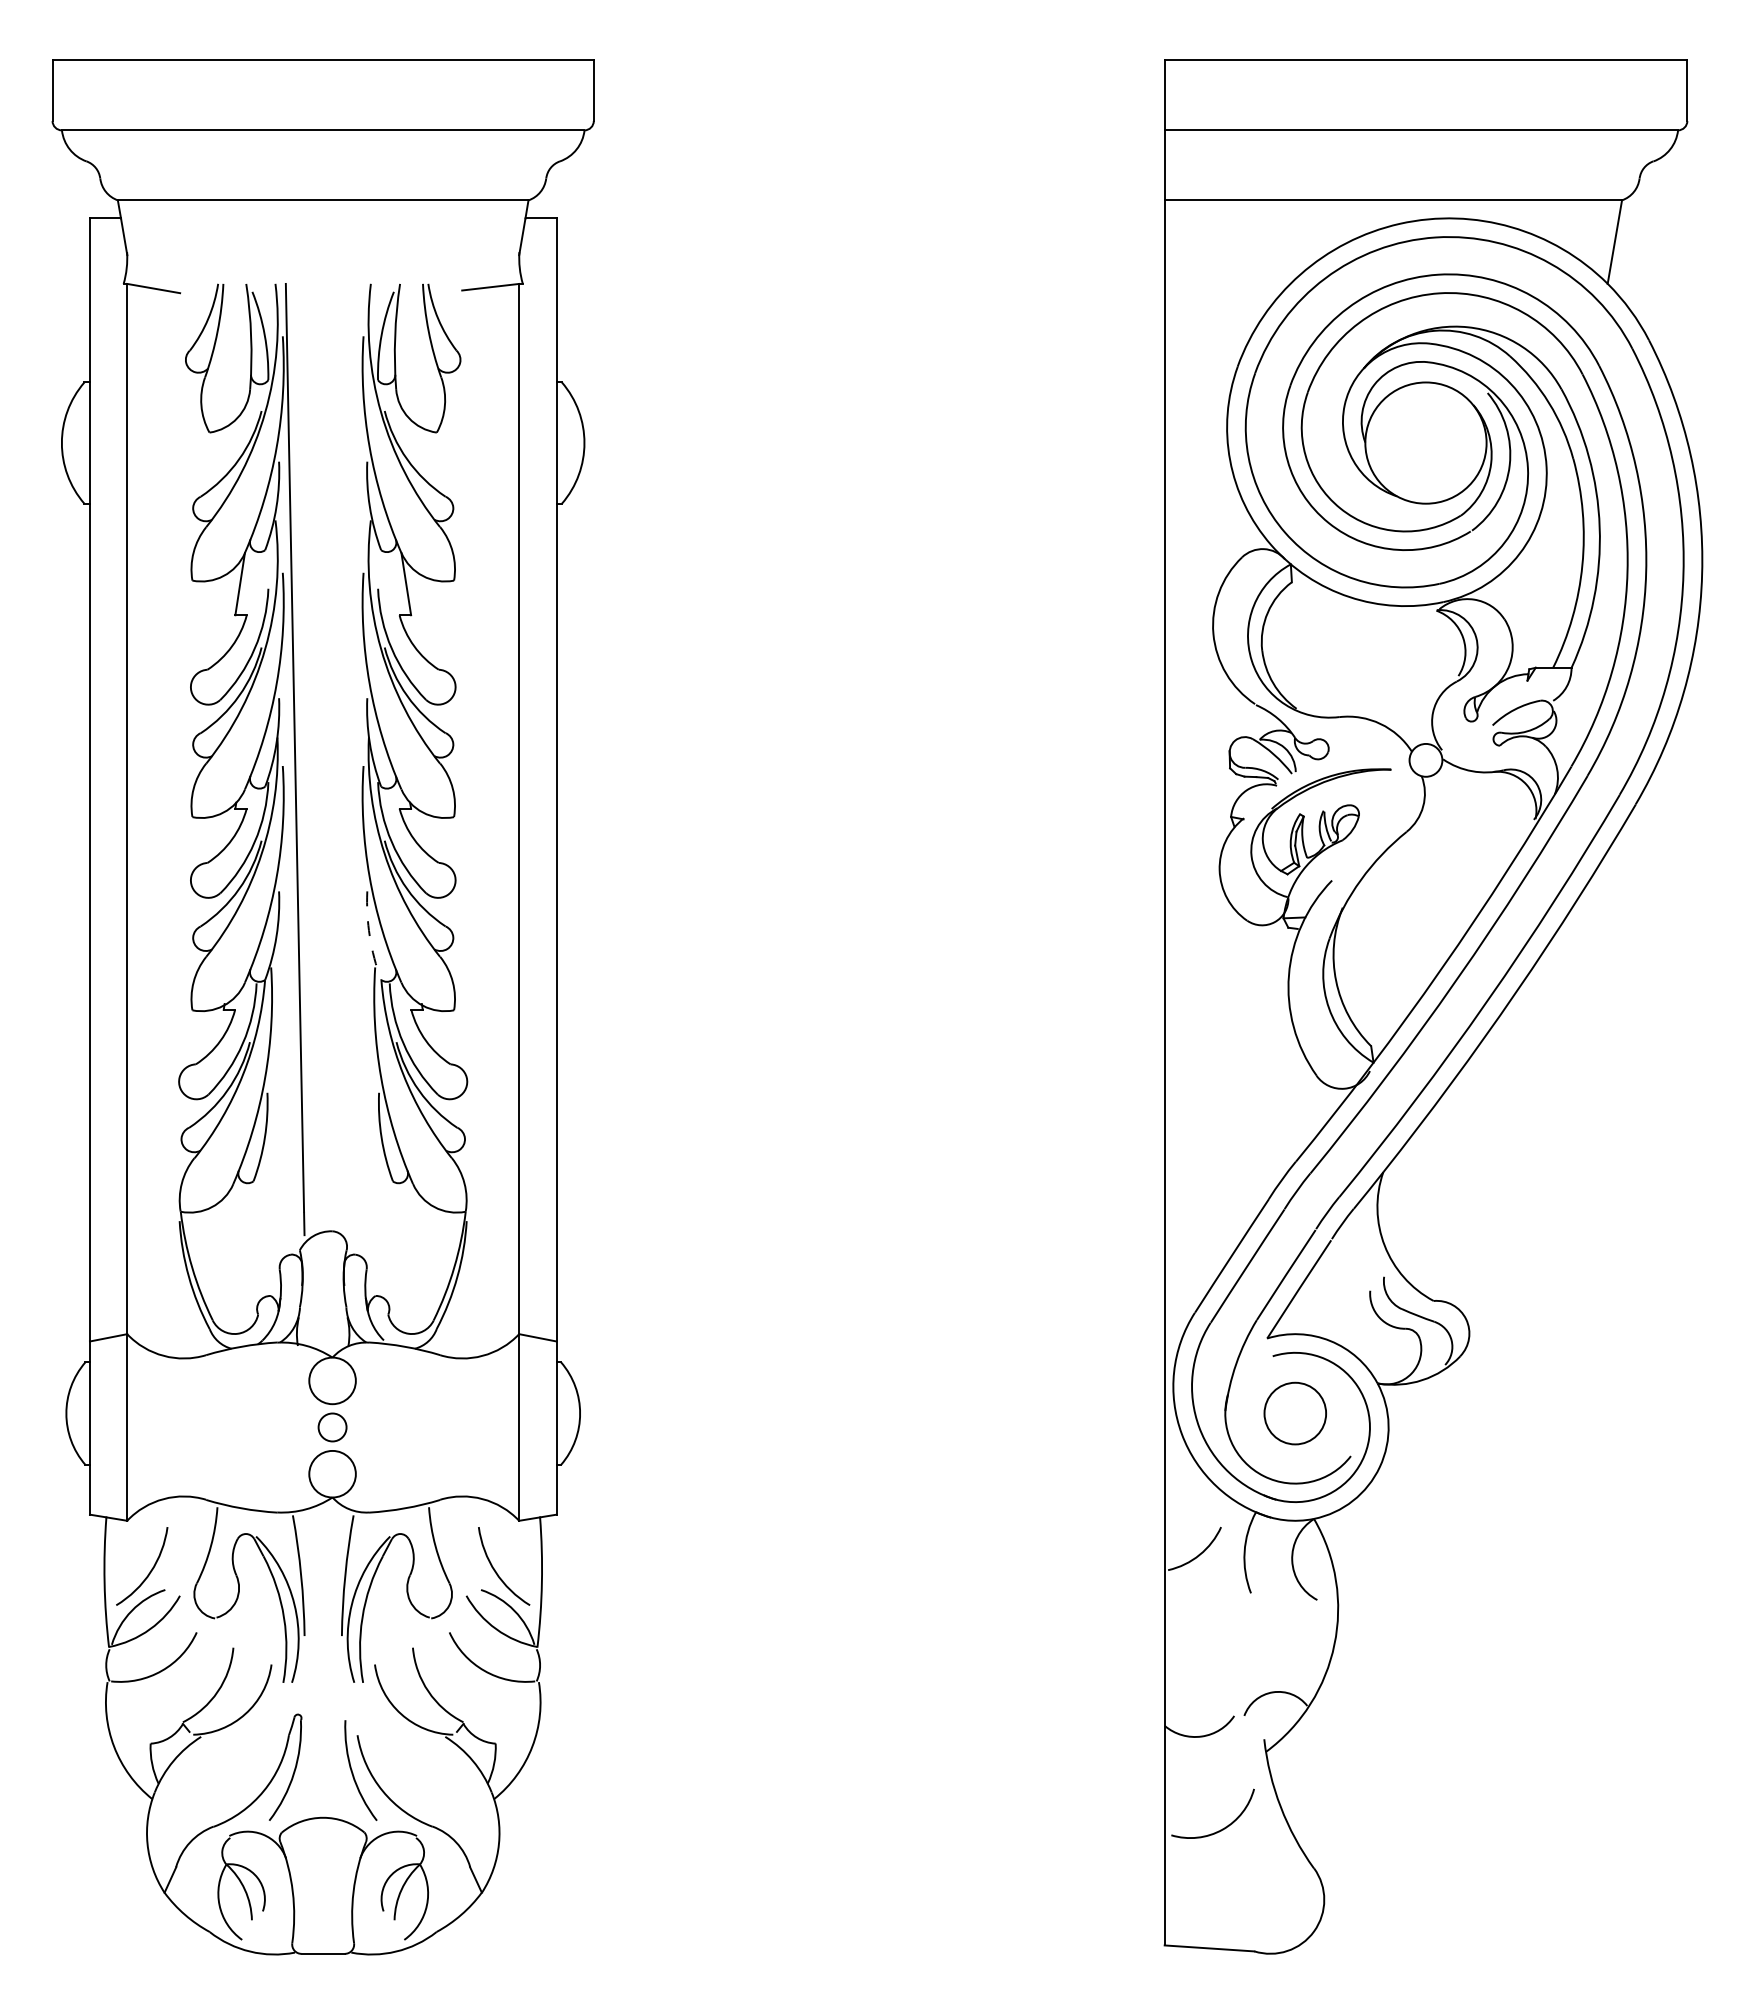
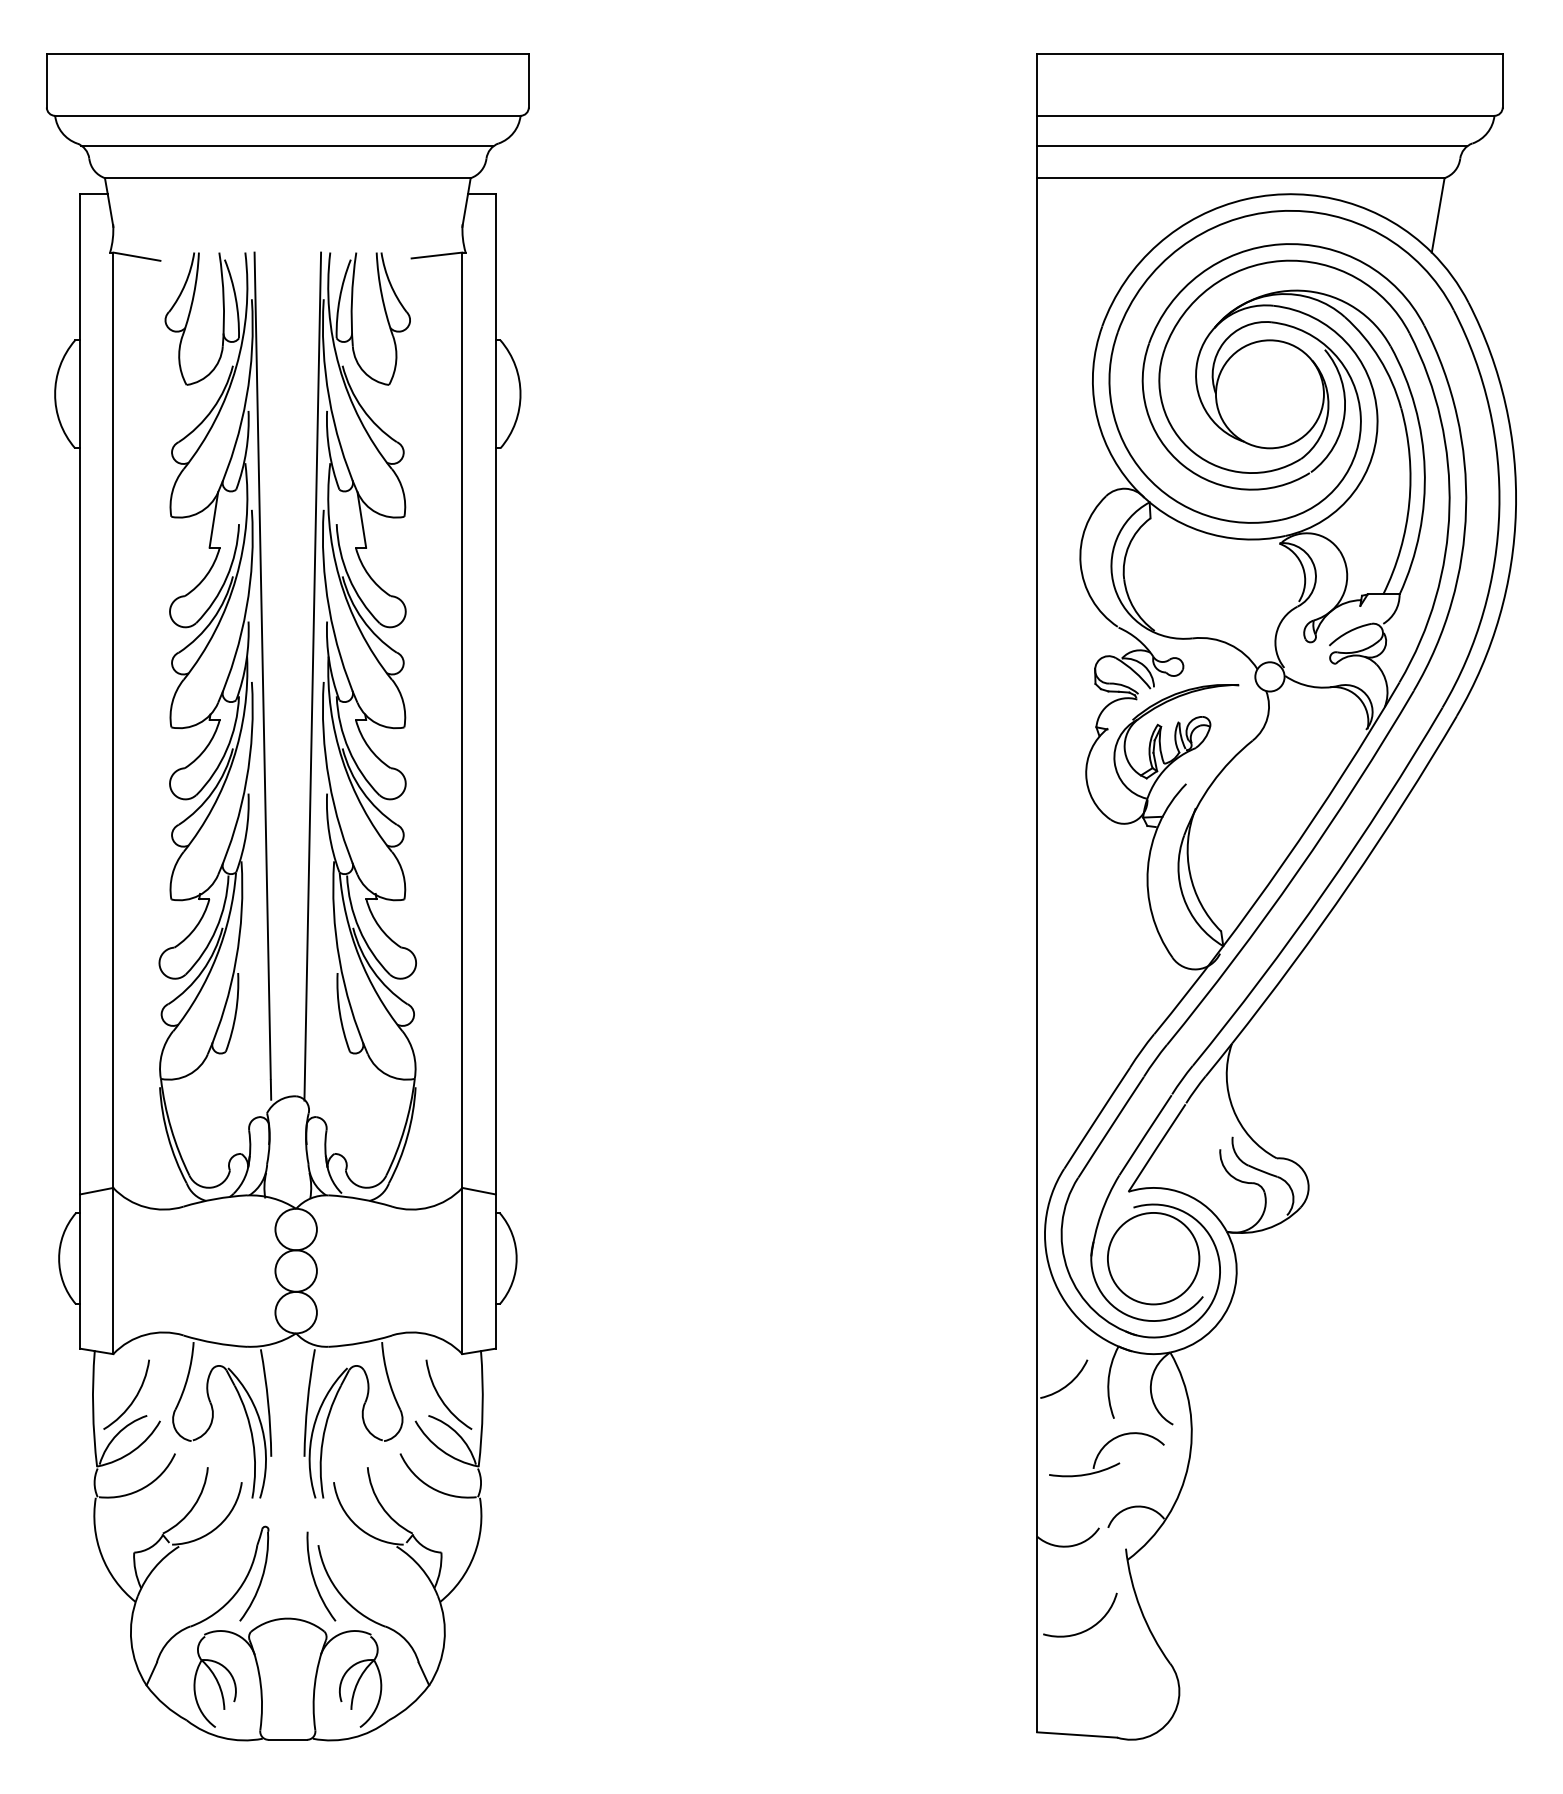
line: (322, 164) -> (287, 146), added
line: (1405, 164) -> (1251, 146), added
line: (350, 759) -> (312, 676), added
arc: (369, 936) -> (329, 833), dashed -> solid
circle: (1294, 1413) -> (1152, 1258), size x1.67
circle: (332, 1427) -> (296, 1271), size x1.67
part: (1236, 1630) -> (1101, 1451), added

